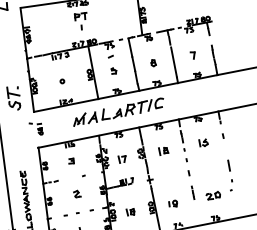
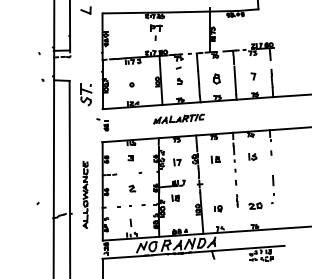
part: (153, 62) -> (216, 78), size x1.6
part: (117, 111) -> (178, 118), size x0.6
part: (130, 211) -> (175, 197), moved

